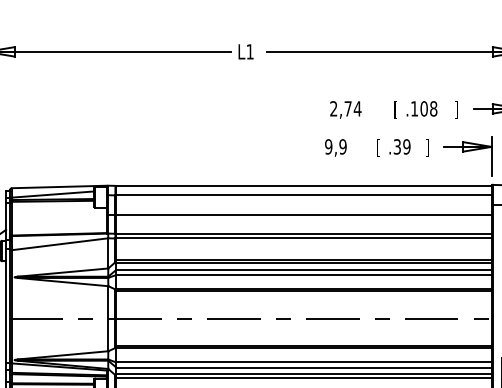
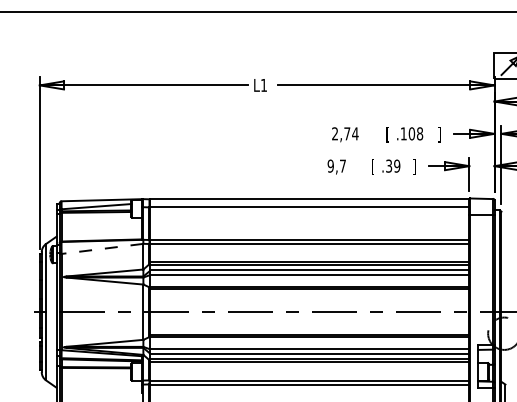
text: (342, 146) -> (342, 165), 9,9 -> 9,7
line: (298, 214) -> (305, 223), removed
line: (60, 243) -> (102, 248), solid -> dashed

